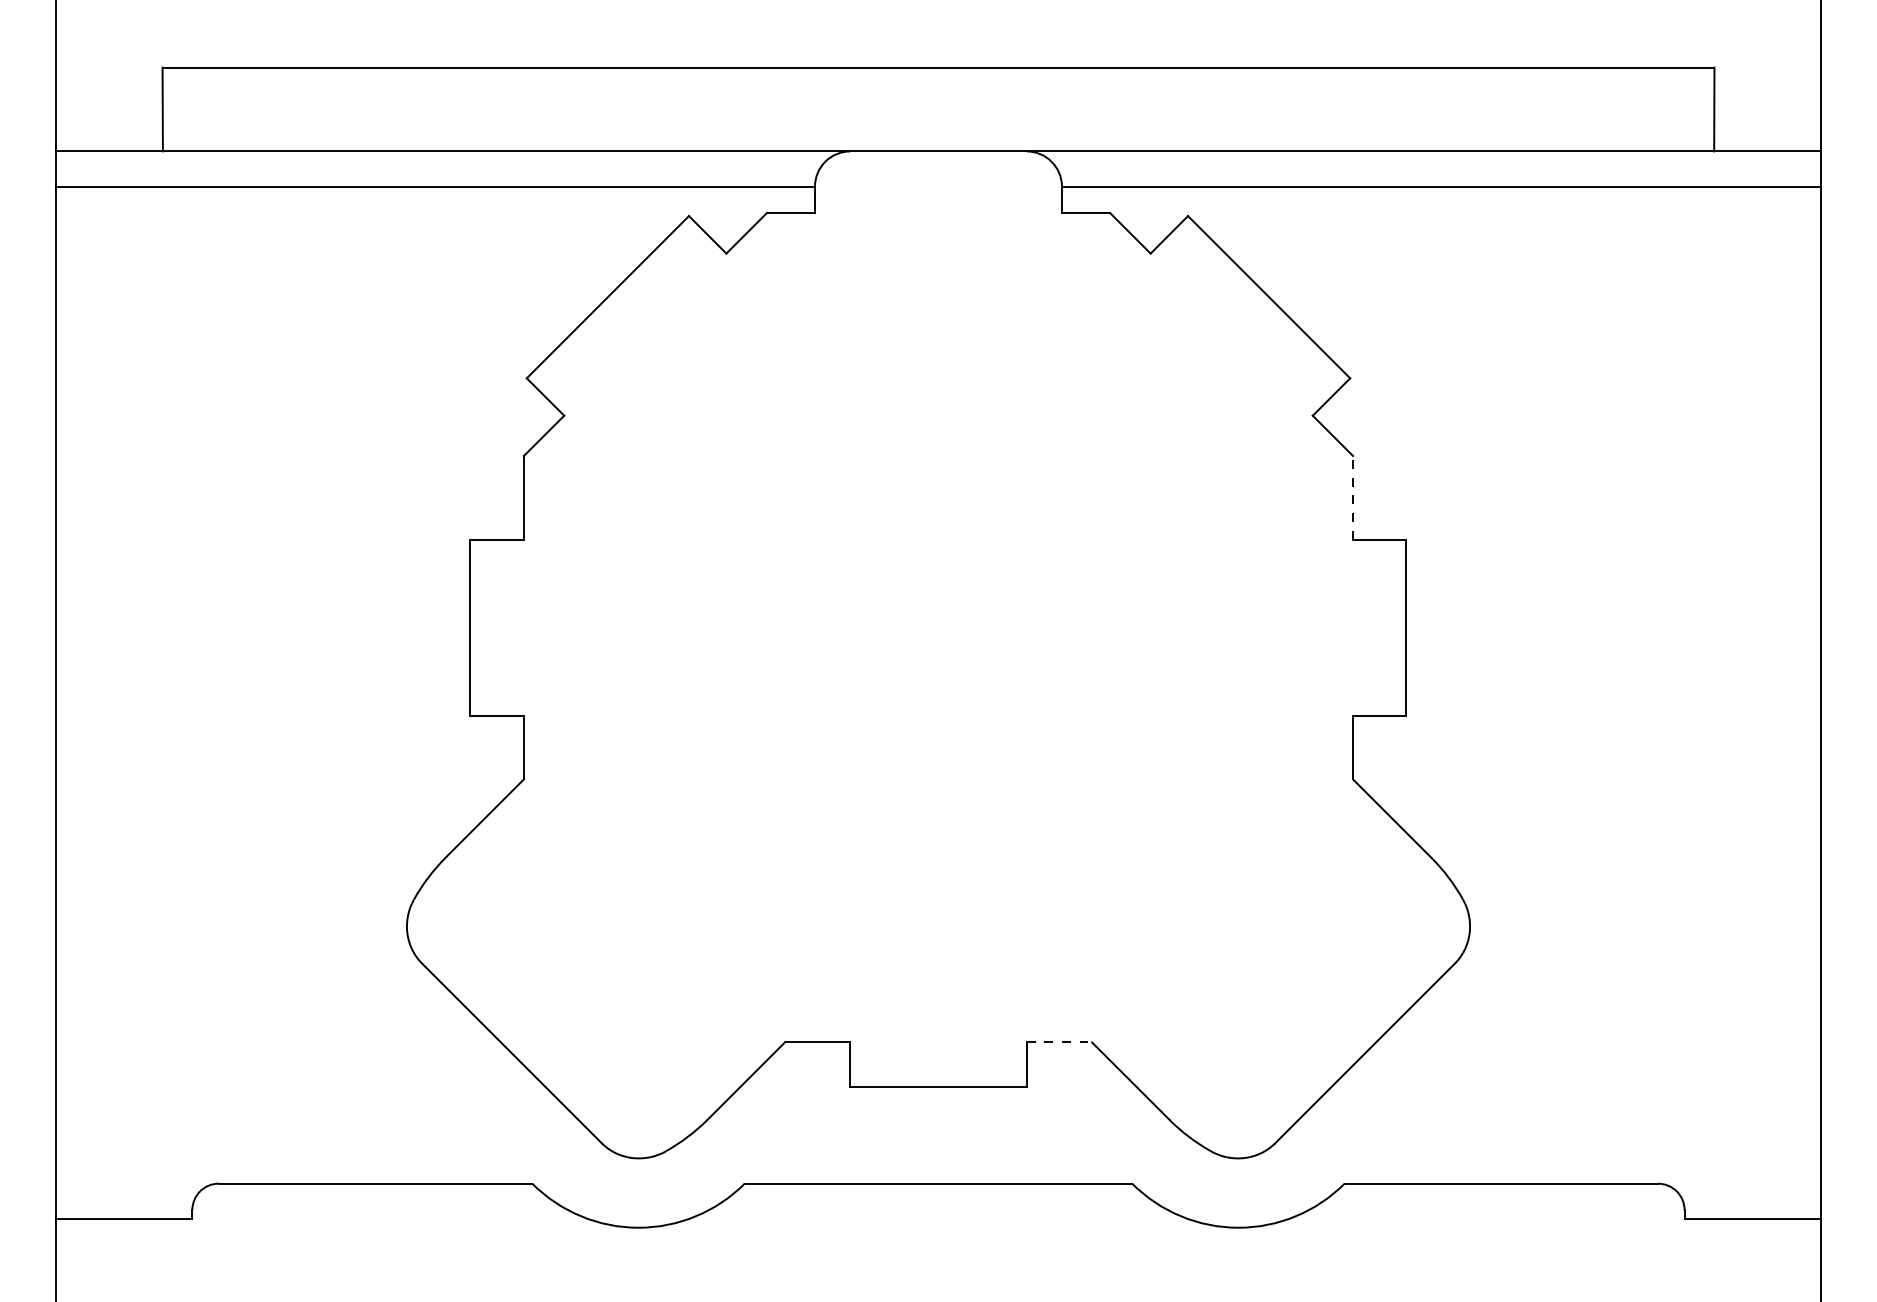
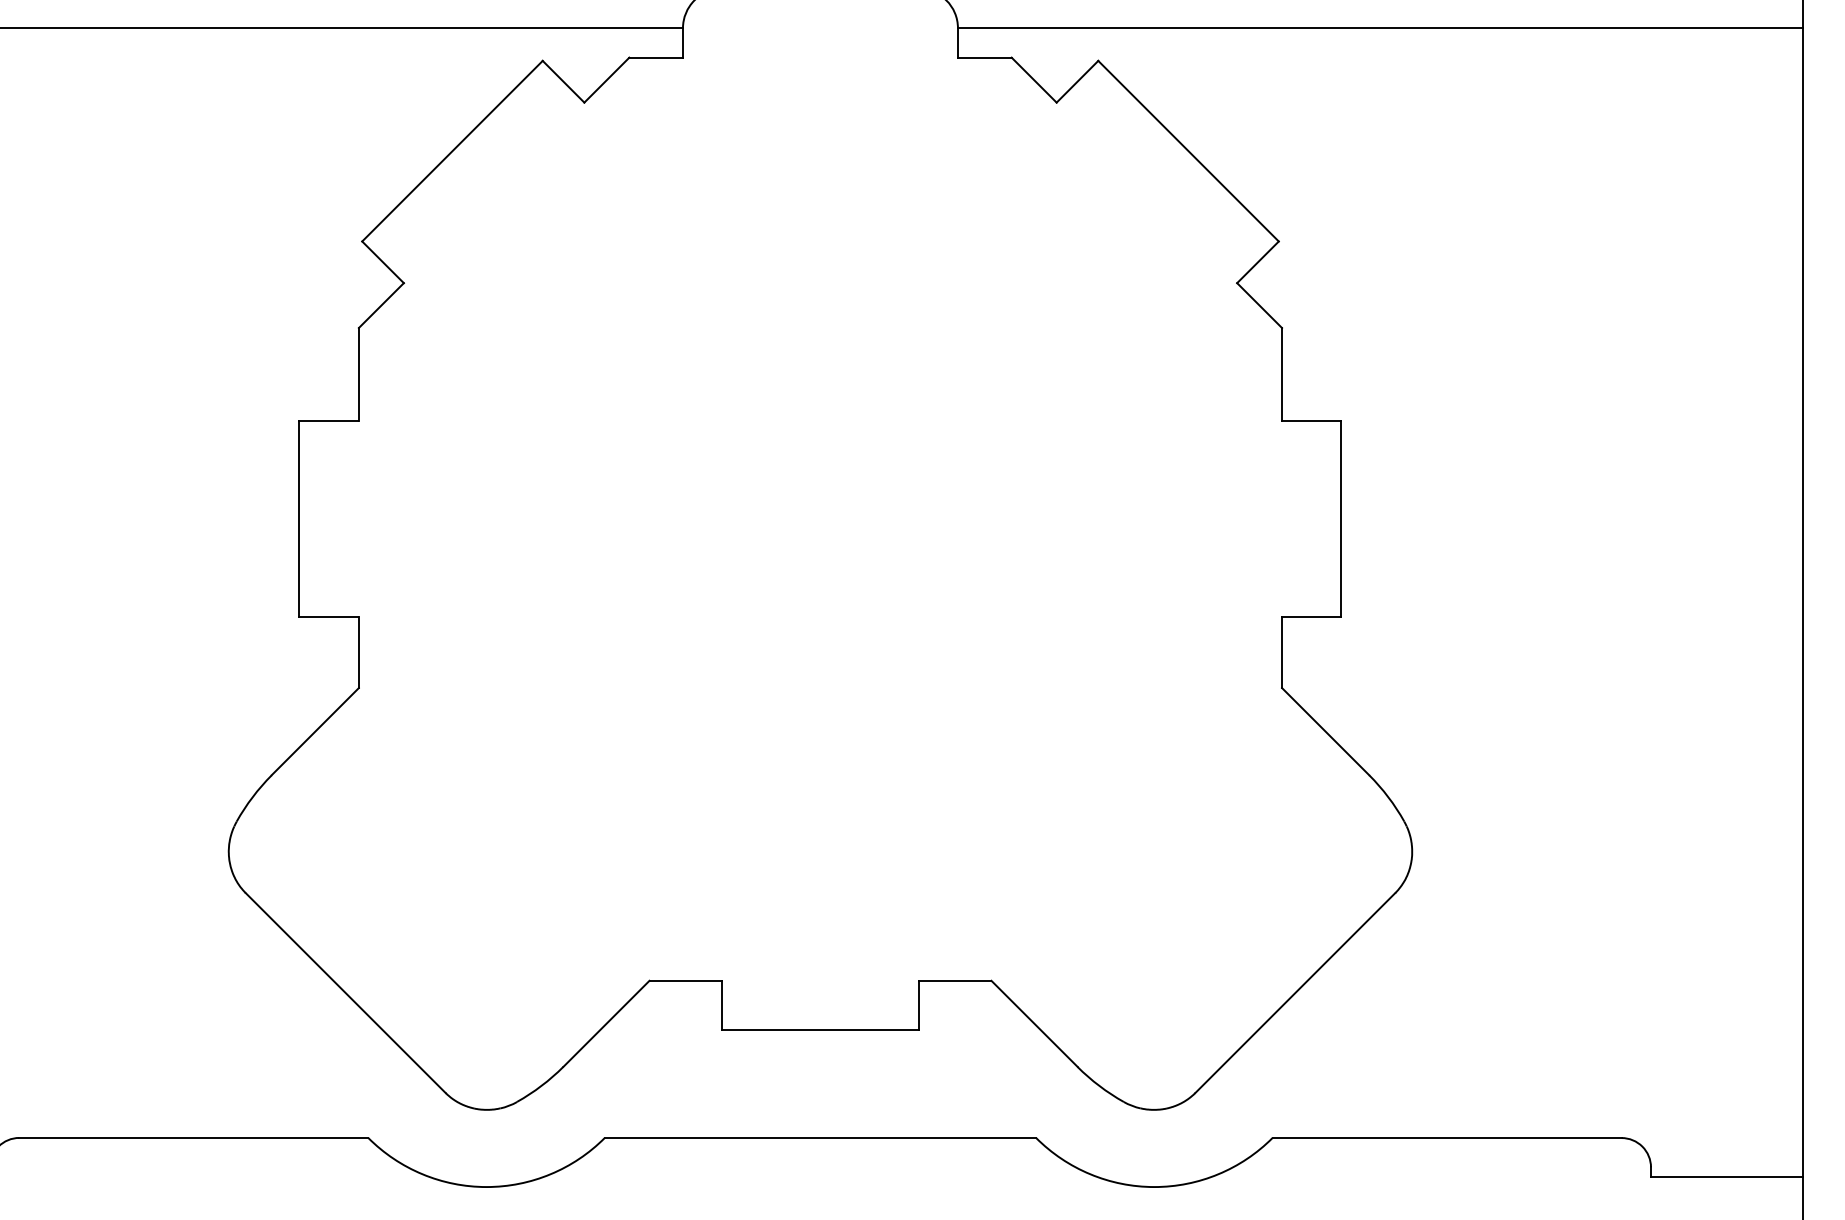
line: (1353, 497) -> (1282, 374), dashed -> solid
line: (1059, 1042) -> (955, 980), dashed -> solid

